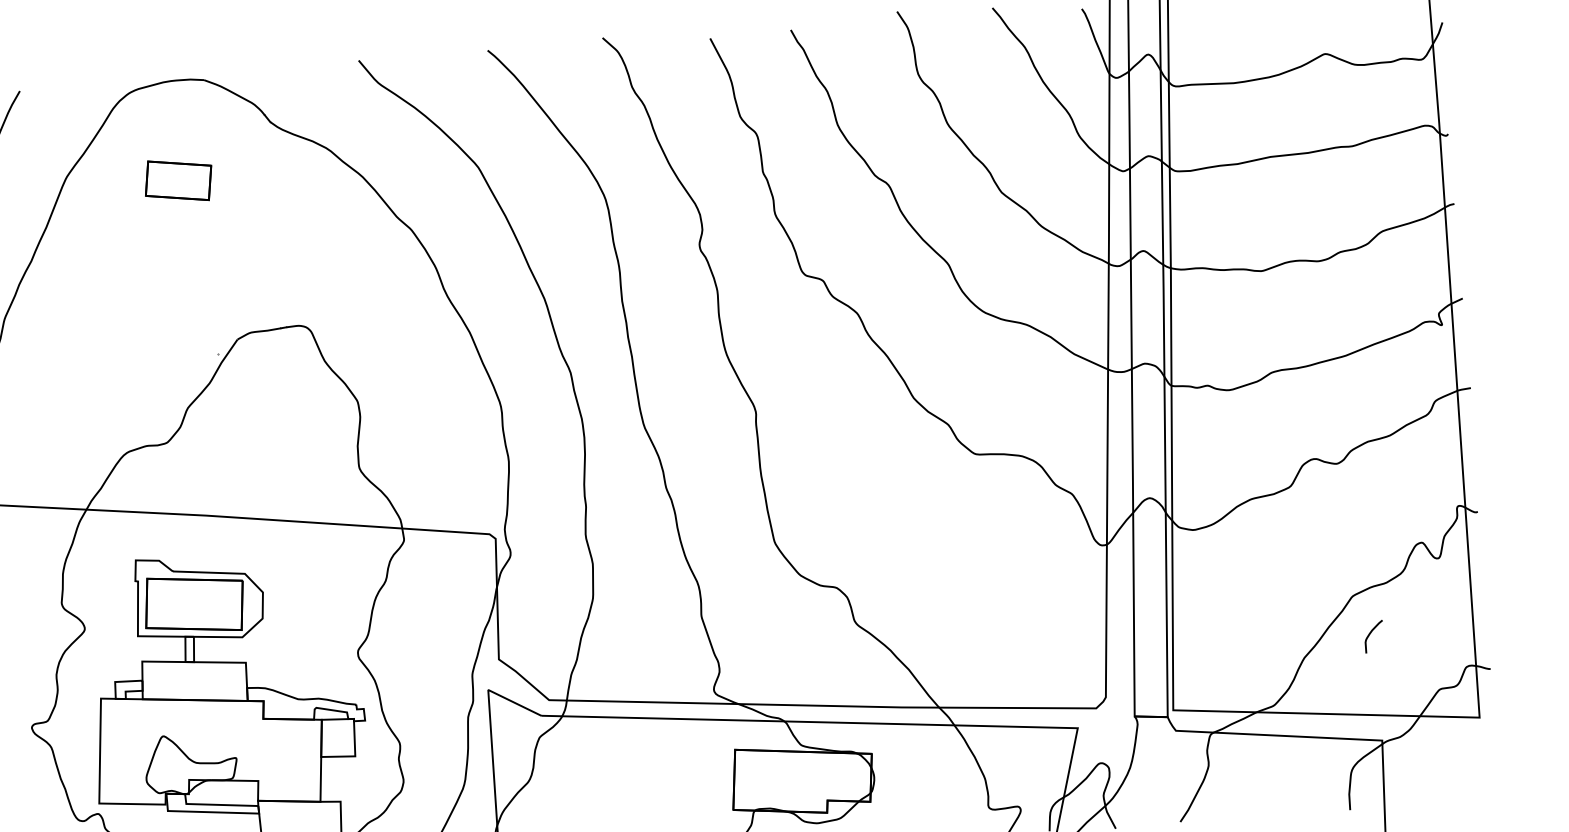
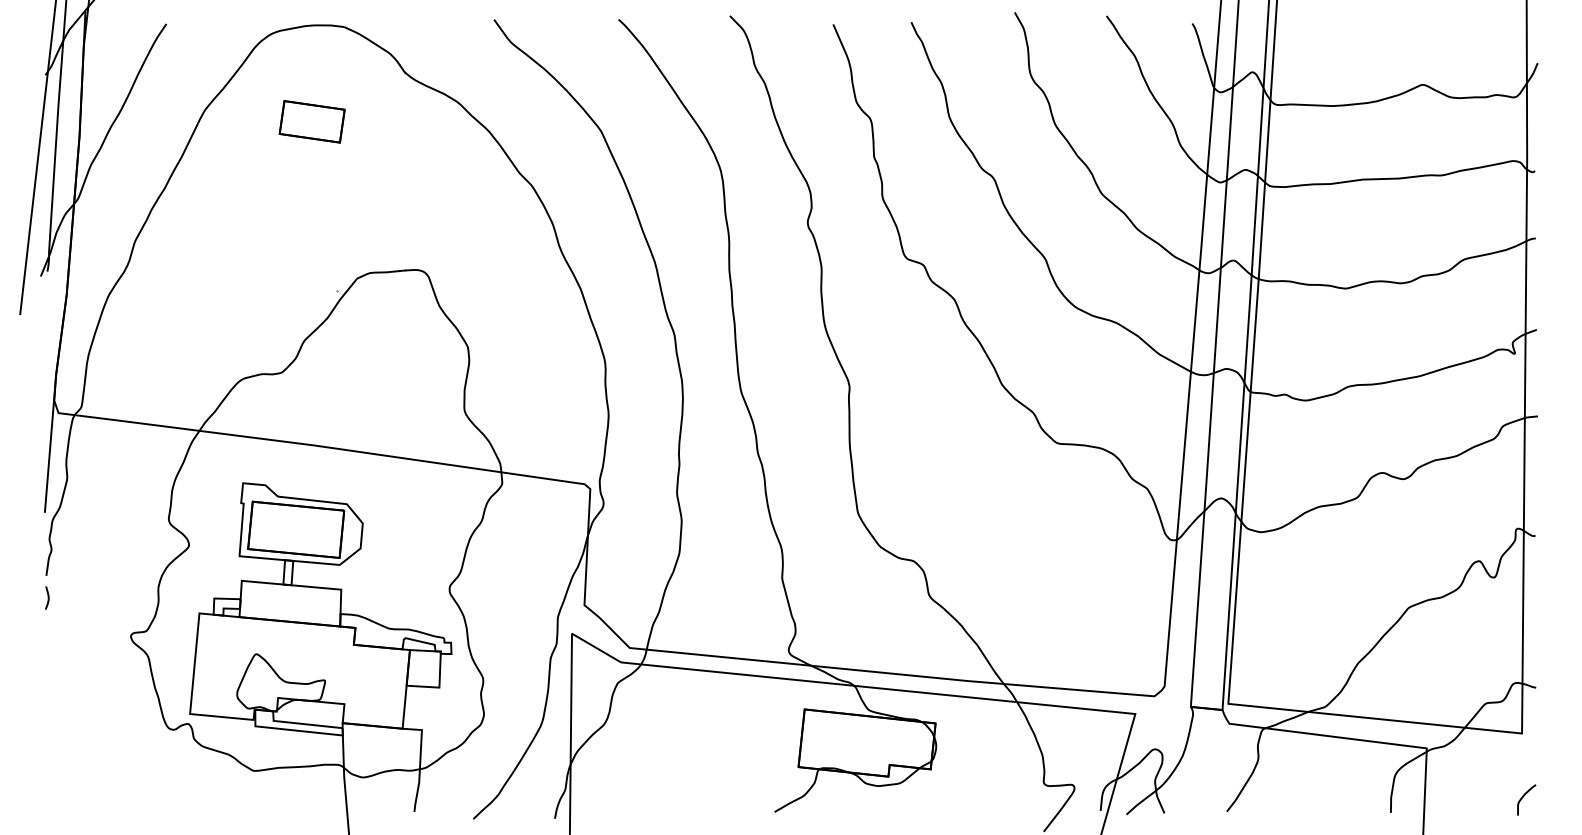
curve: (1371, 633) -> (1524, 796), moved

